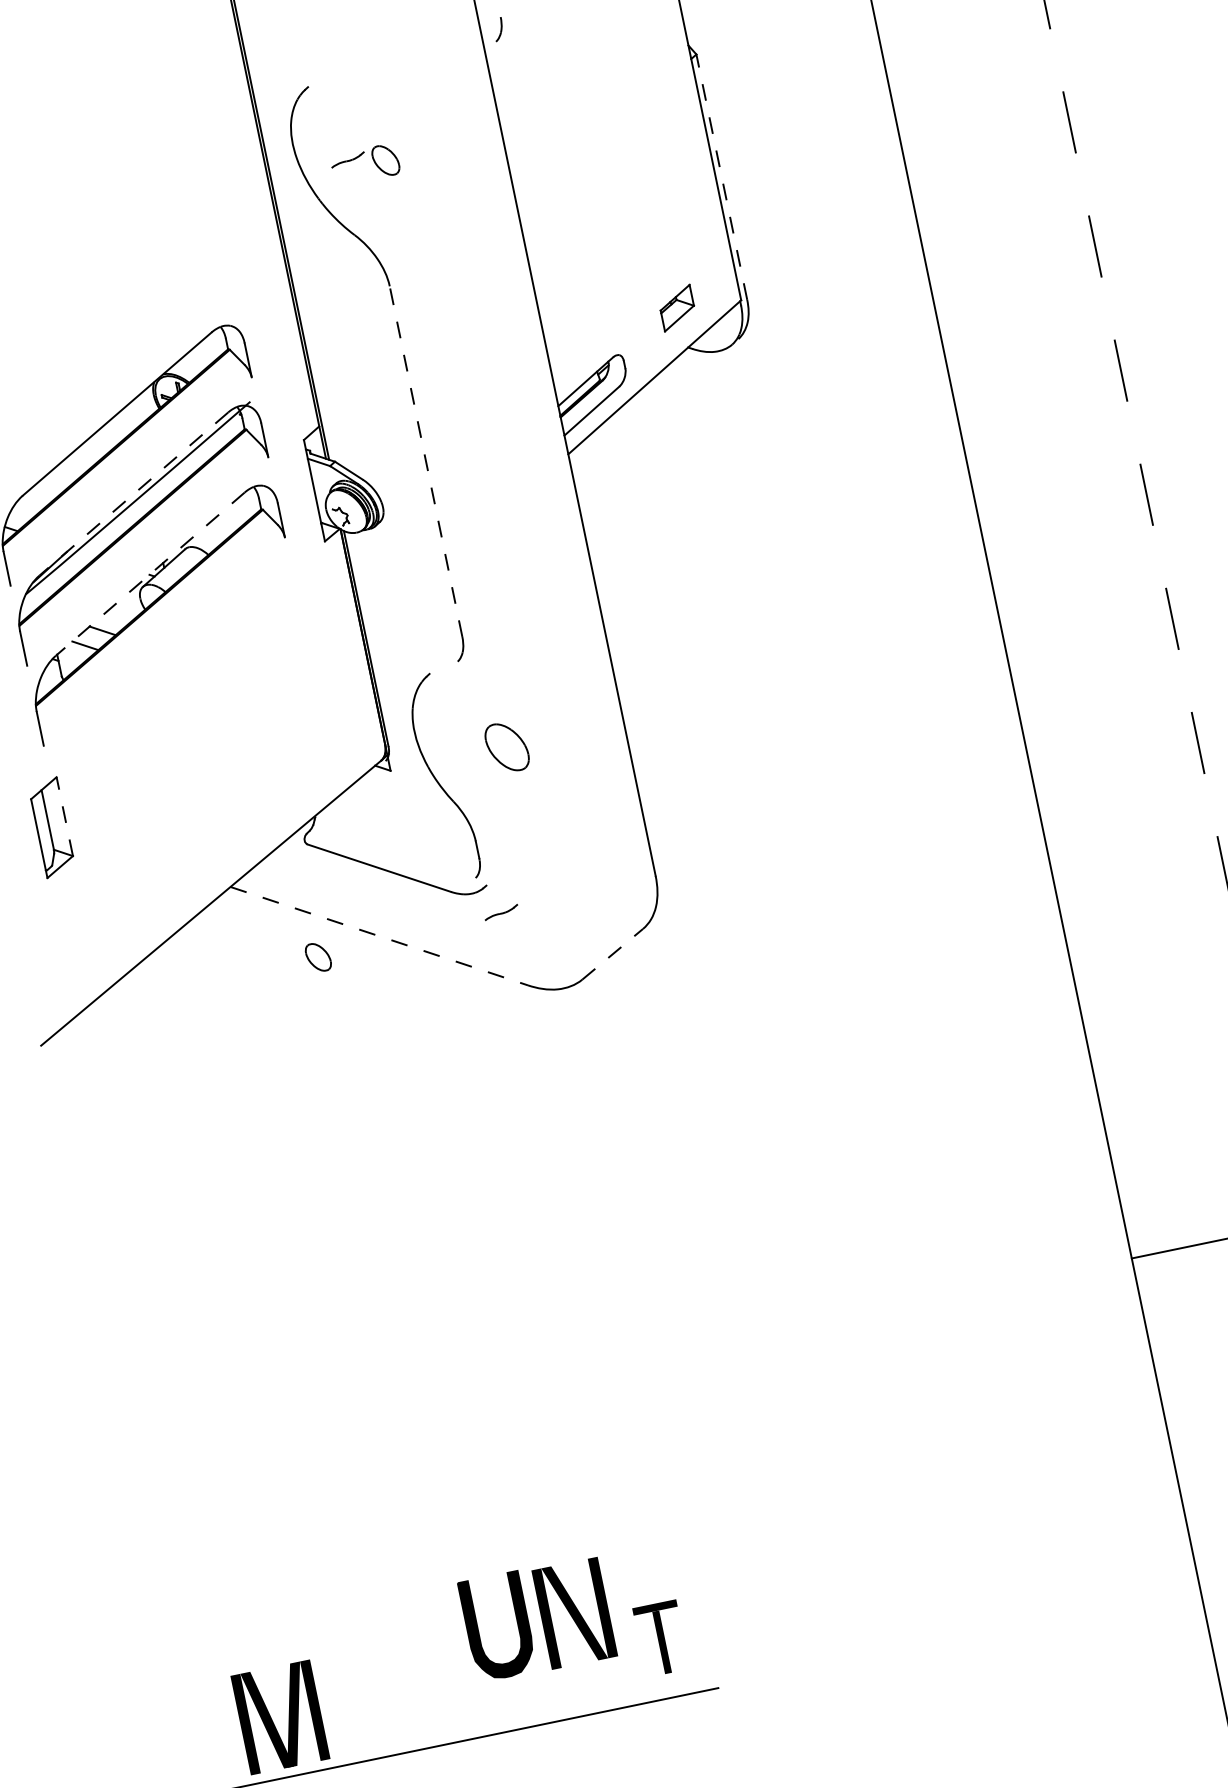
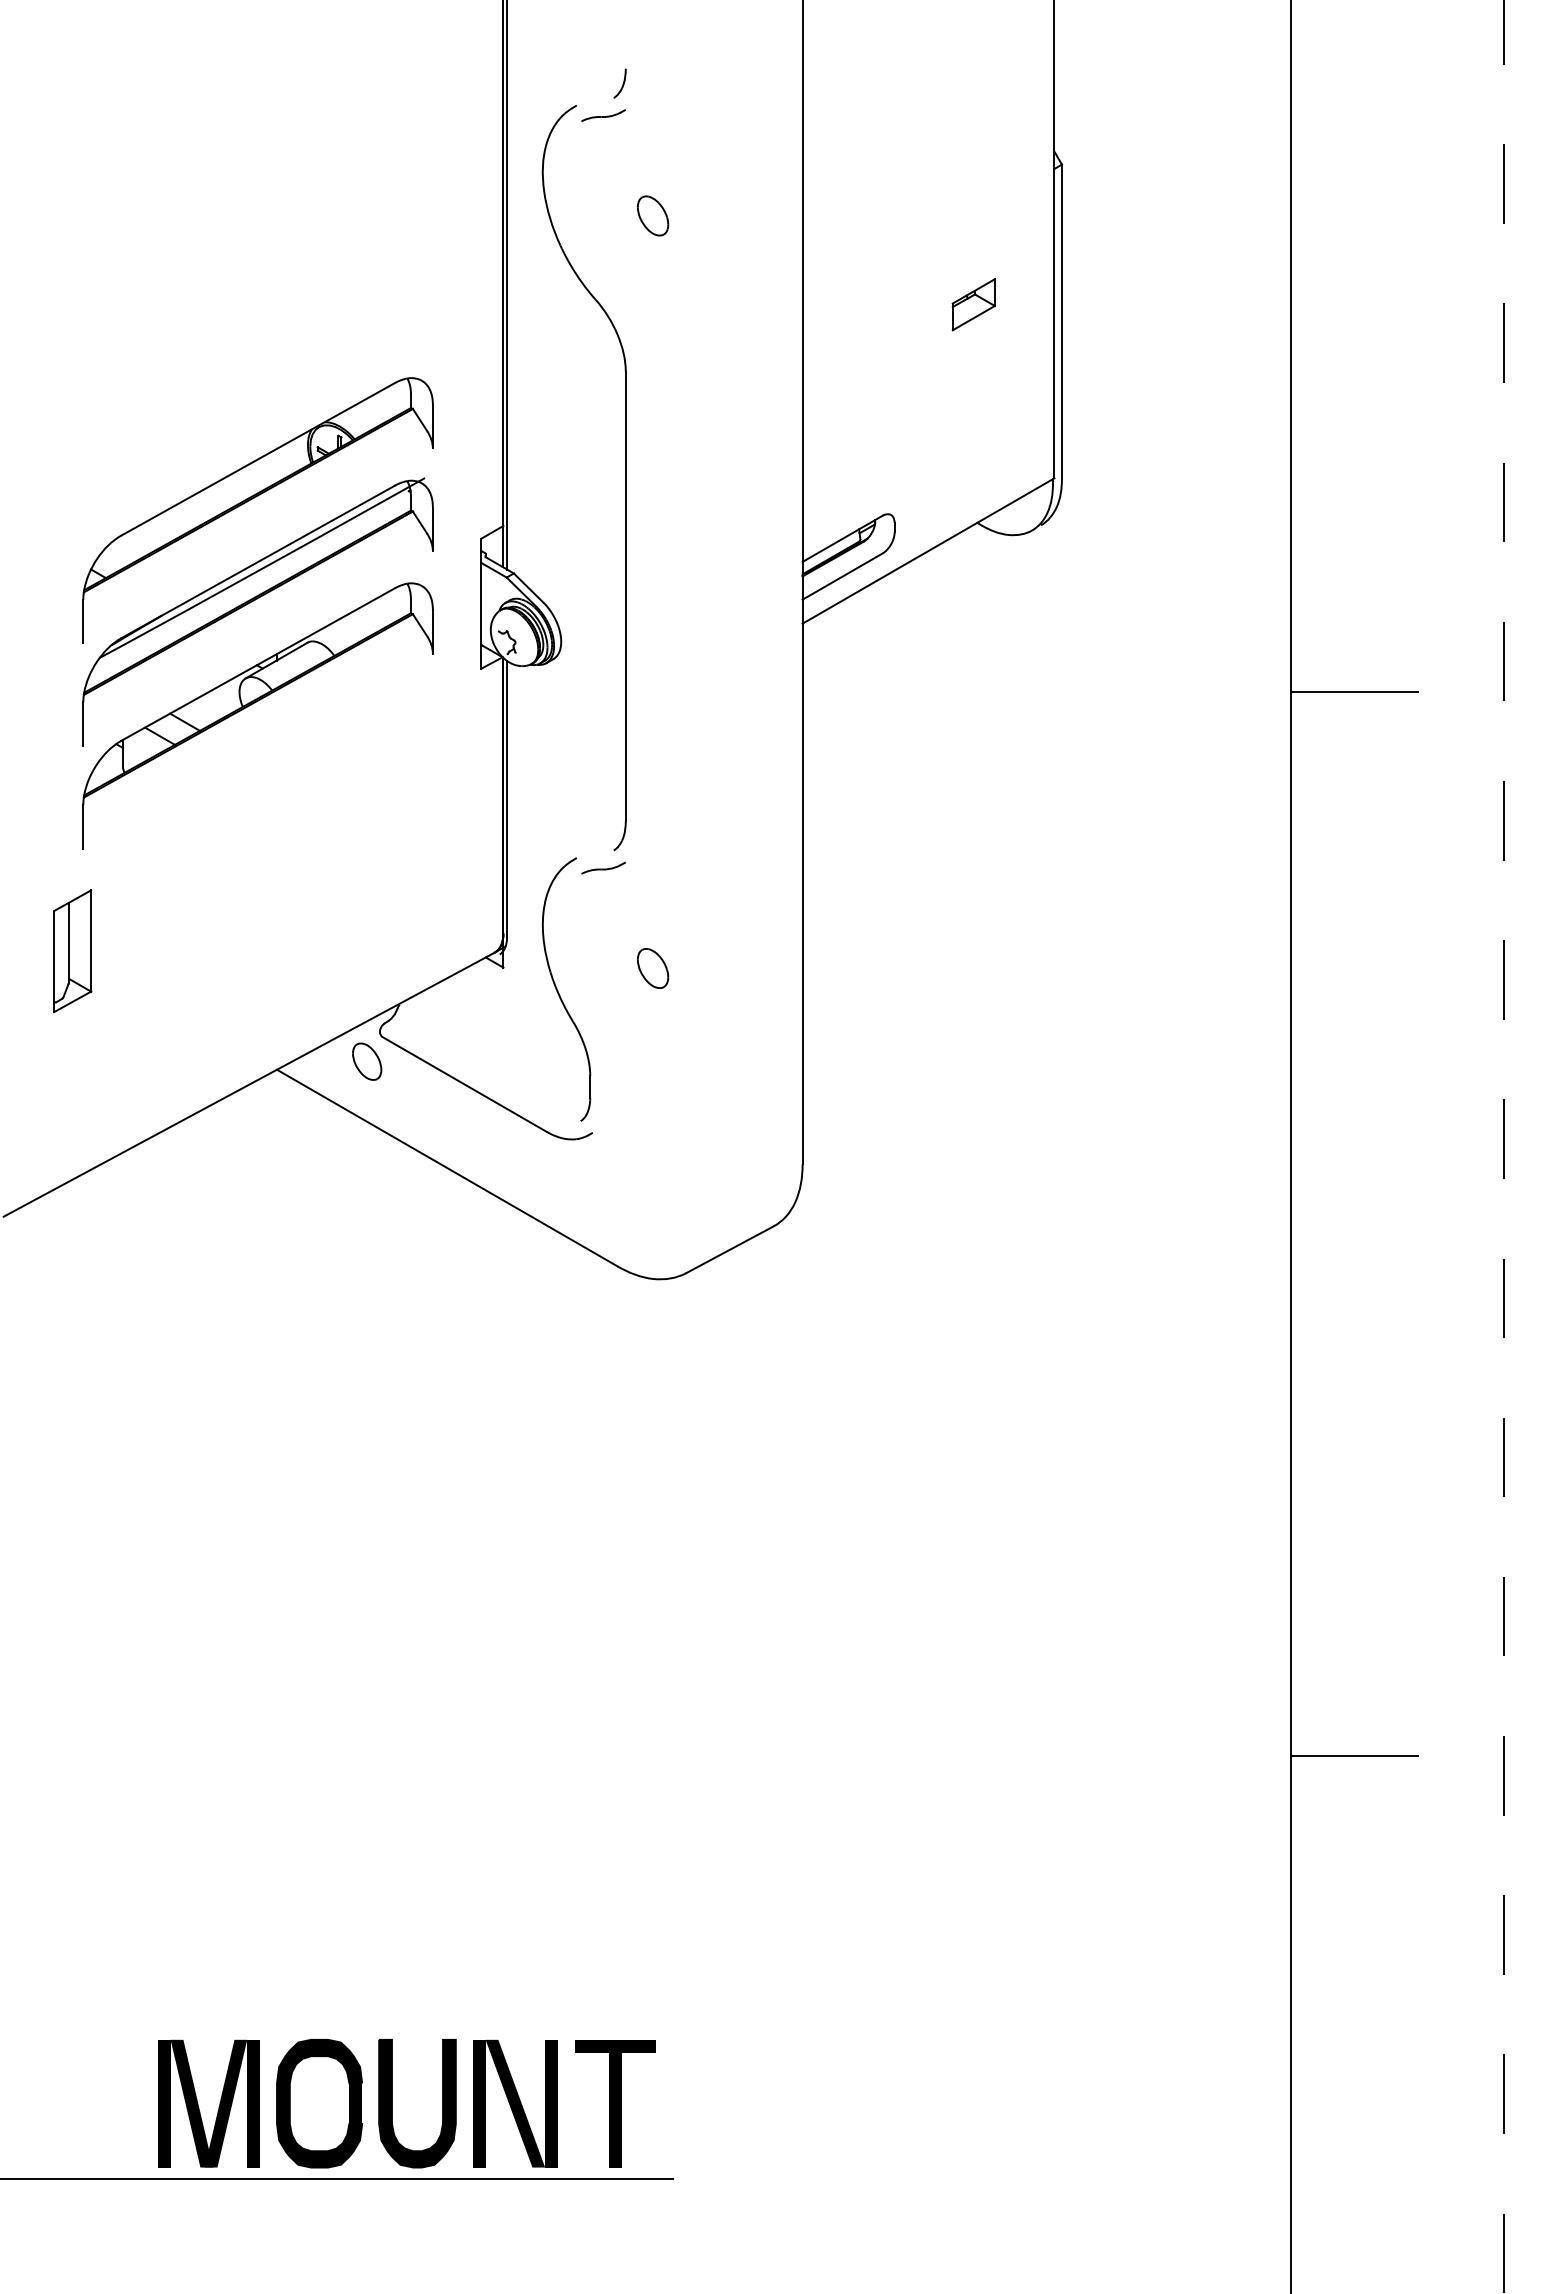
part: (498, 29) -> (619, 83), moved
part: (347, 159) -> (603, 115), moved
line: (721, 176) -> (1061, 321), dashed -> solid
part: (677, 308) -> (973, 304), moved
line: (1009, 418) -> (1354, 692), added
line: (425, 461) -> (625, 596), dashed -> solid
line: (134, 493) -> (258, 561), dashed -> solid
line: (150, 573) -> (258, 664), dashed -> solid
part: (507, 747) -> (653, 968), size x0.62
line: (65, 816) -> (91, 941), dashed -> solid
part: (501, 912) -> (603, 867), moved
line: (379, 936) -> (447, 1168), dashed -> solid
line: (612, 954) -> (729, 1249), dashed -> solid
part: (318, 957) -> (367, 1061), moved
part: (574, 1613) -> (515, 2103), moved
part: (478, 1630) -> (392, 2103), moved
part: (661, 1638) -> (615, 2103), size x1.43
part: (430, 1686) -> (319, 2103), added
part: (273, 1721) -> (199, 2107), moved

